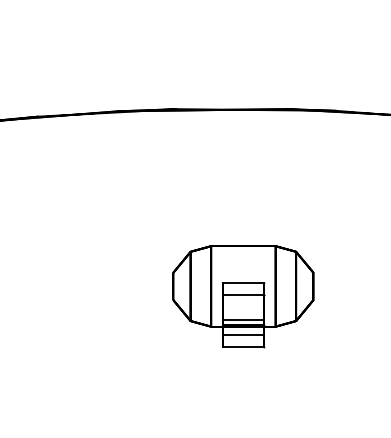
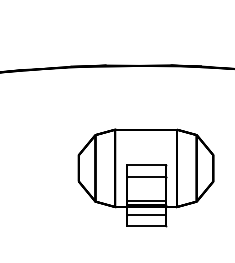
part: (243, 295) -> (146, 177), size x1.6

